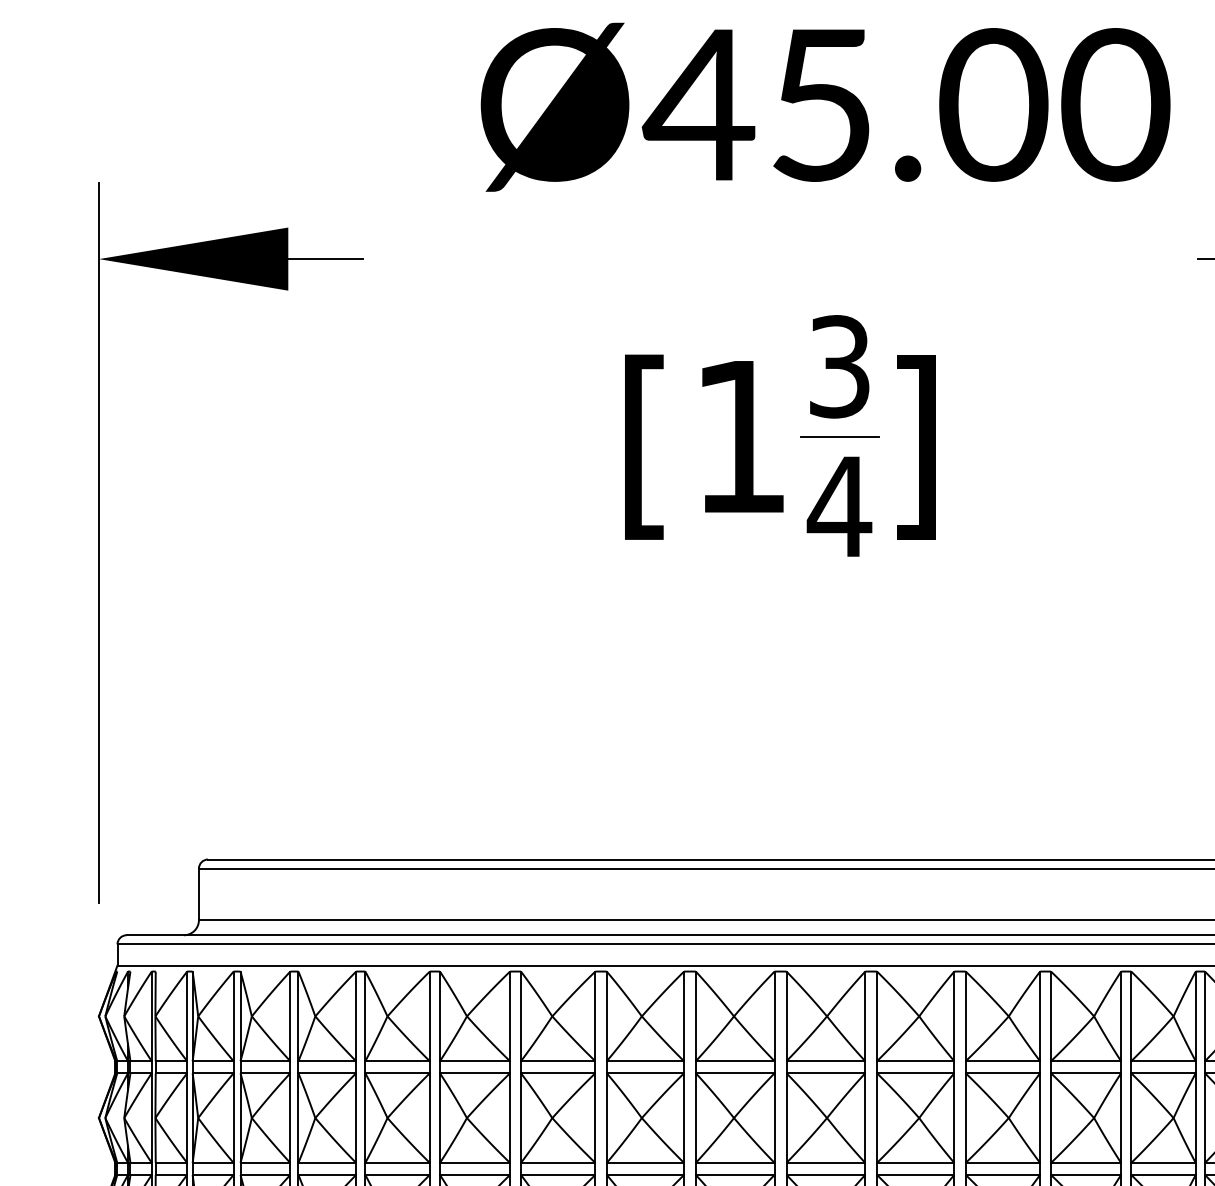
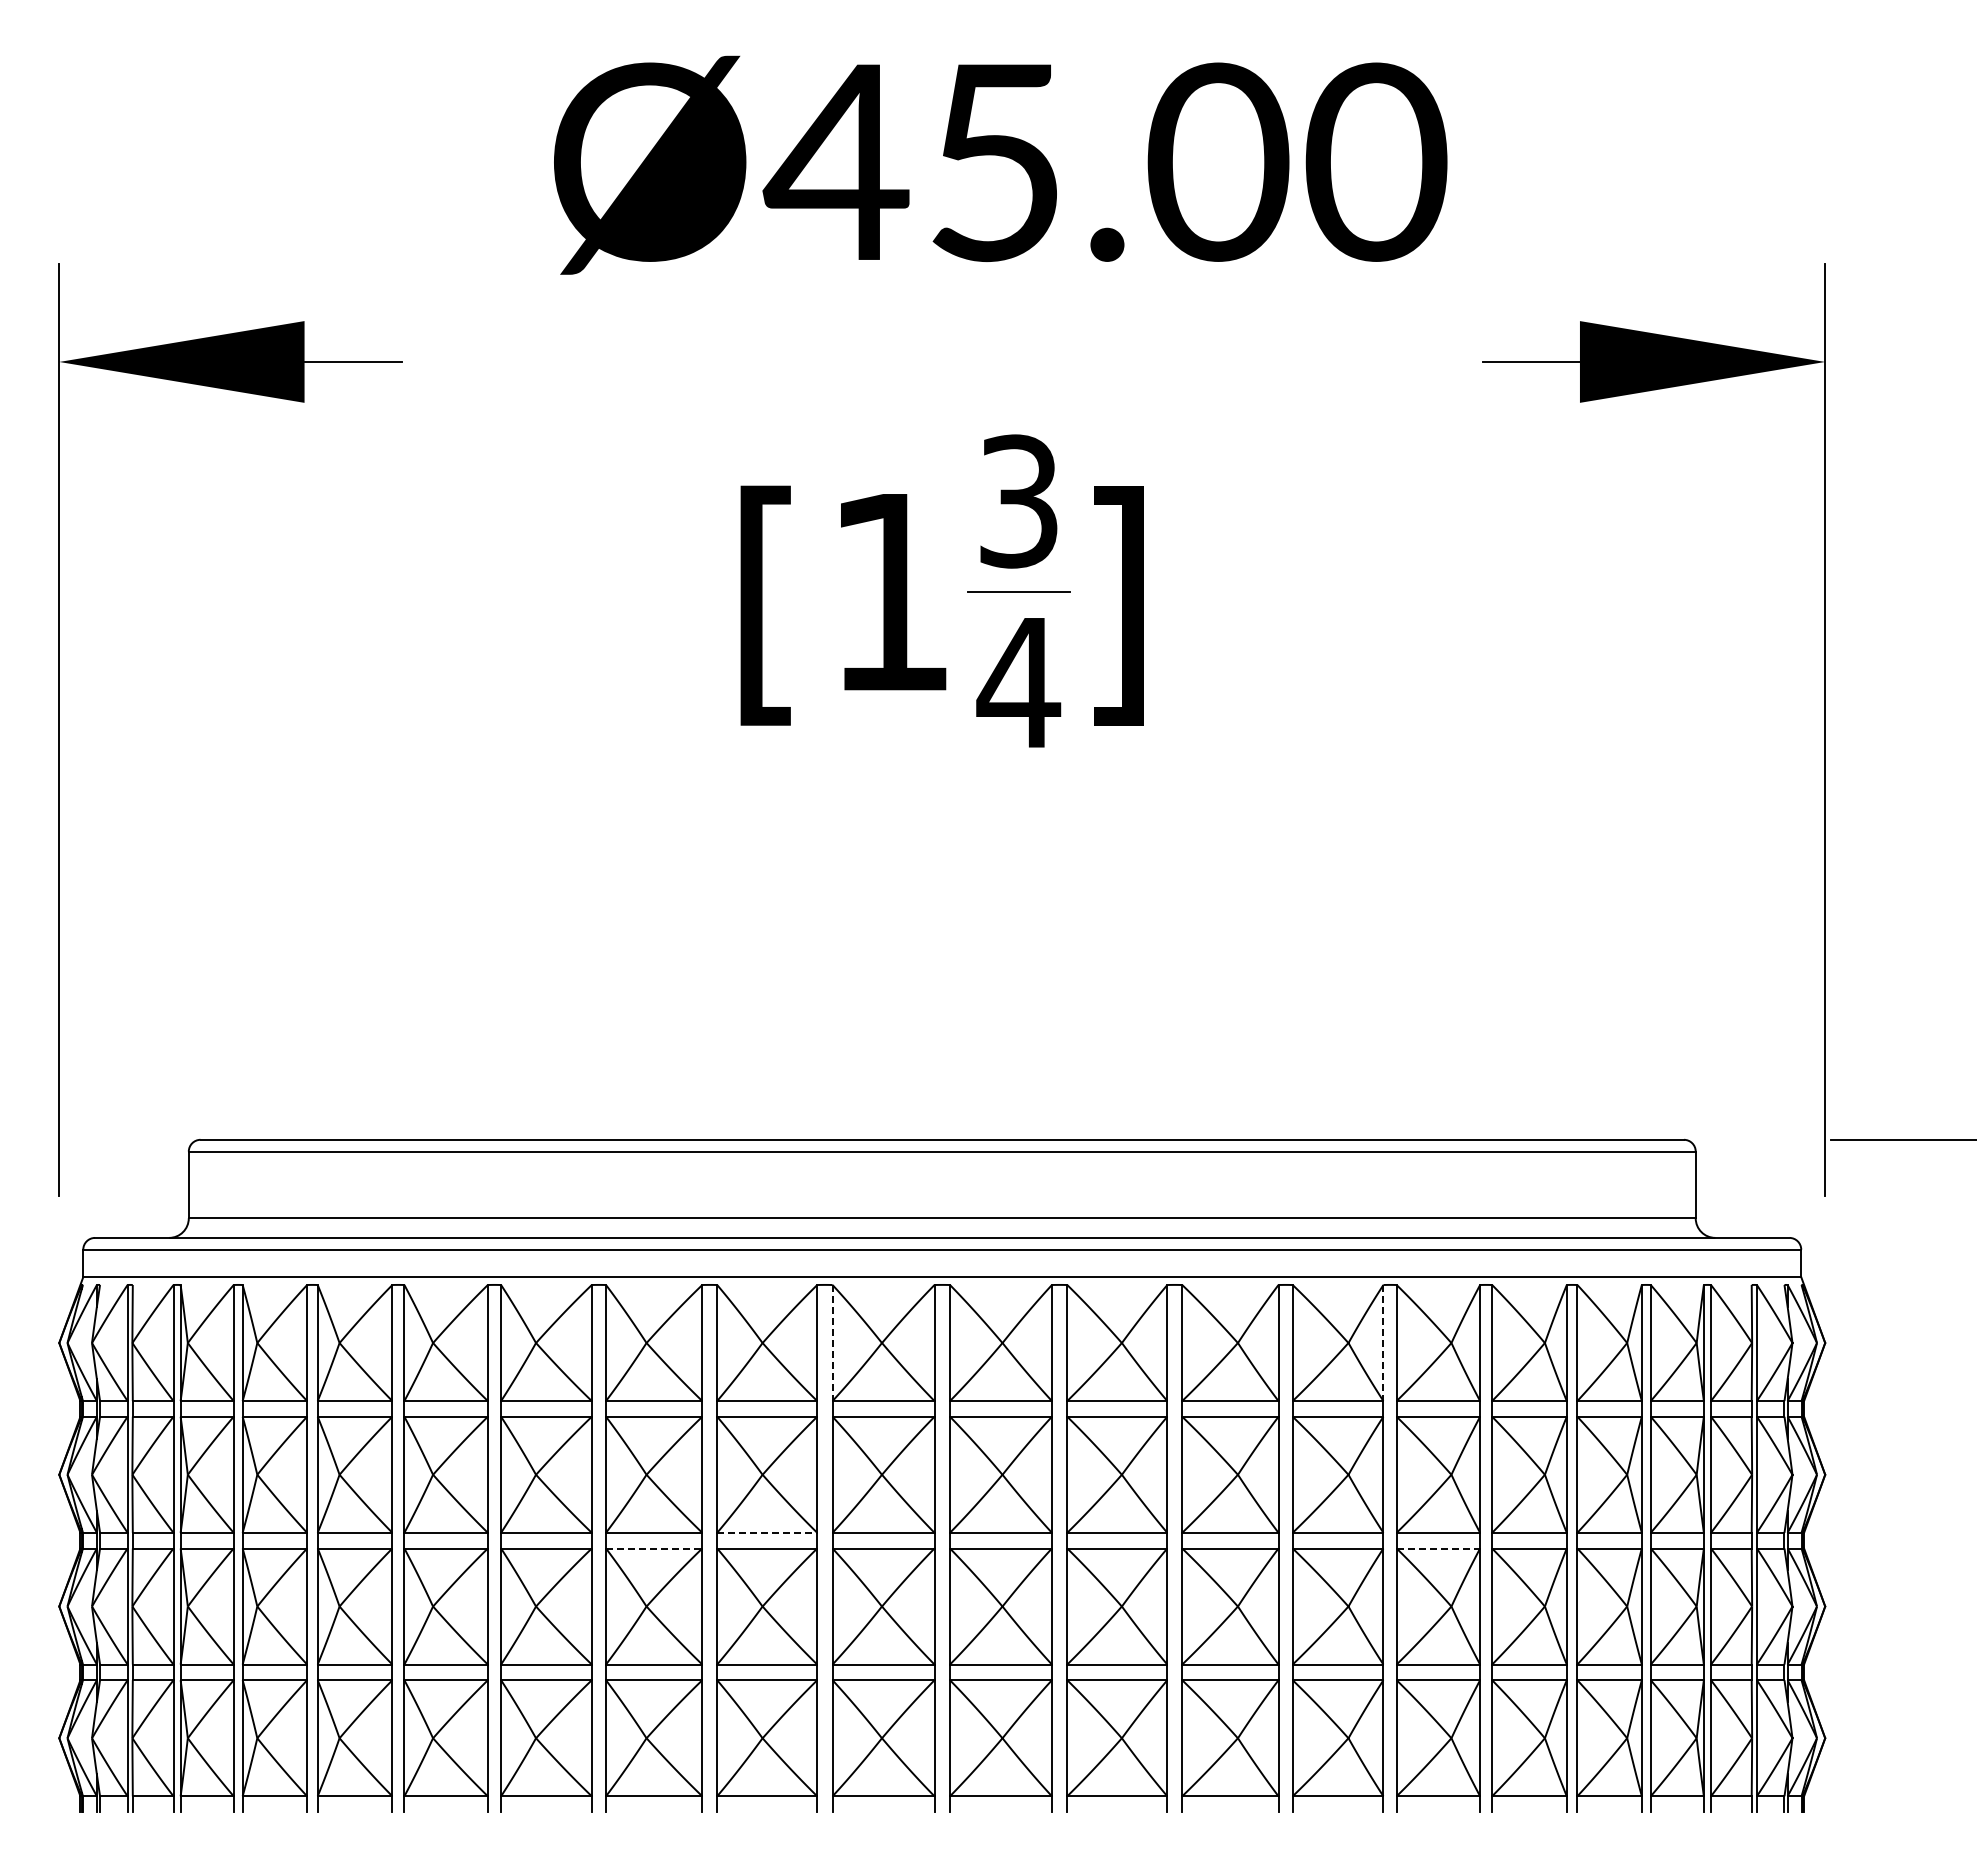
line: (695, 1016) -> (832, 1343), solid -> dashed
line: (1121, 1016) -> (1383, 1343), solid -> dashed
line: (645, 1162) -> (767, 1532), solid -> dashed
line: (558, 1174) -> (654, 1548), solid -> dashed
line: (1163, 1174) -> (1438, 1548), solid -> dashed

